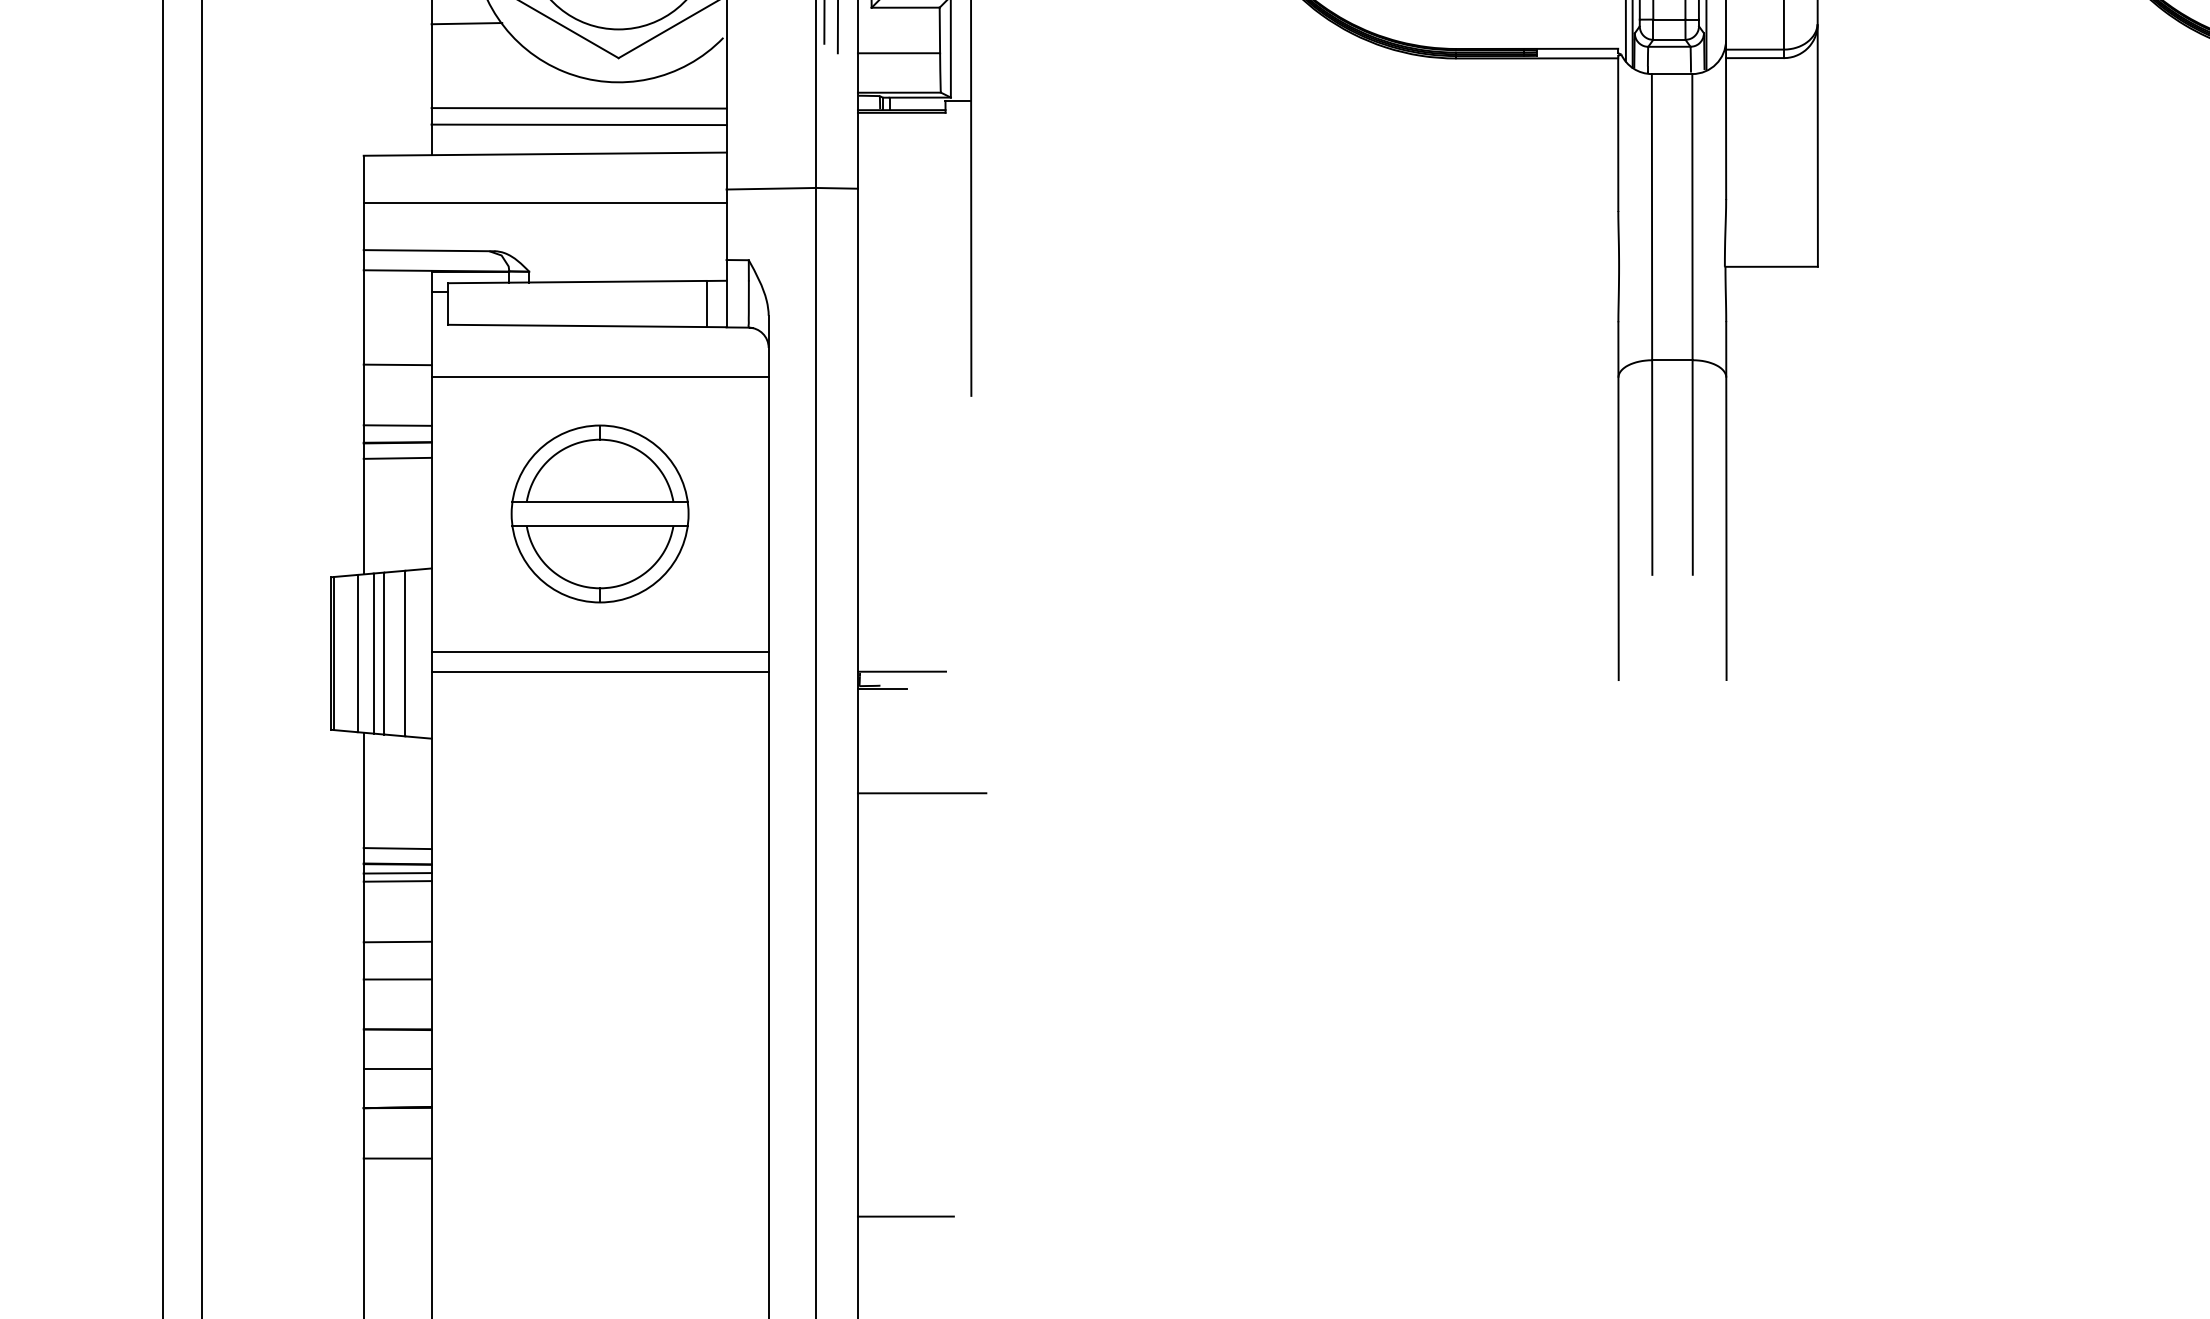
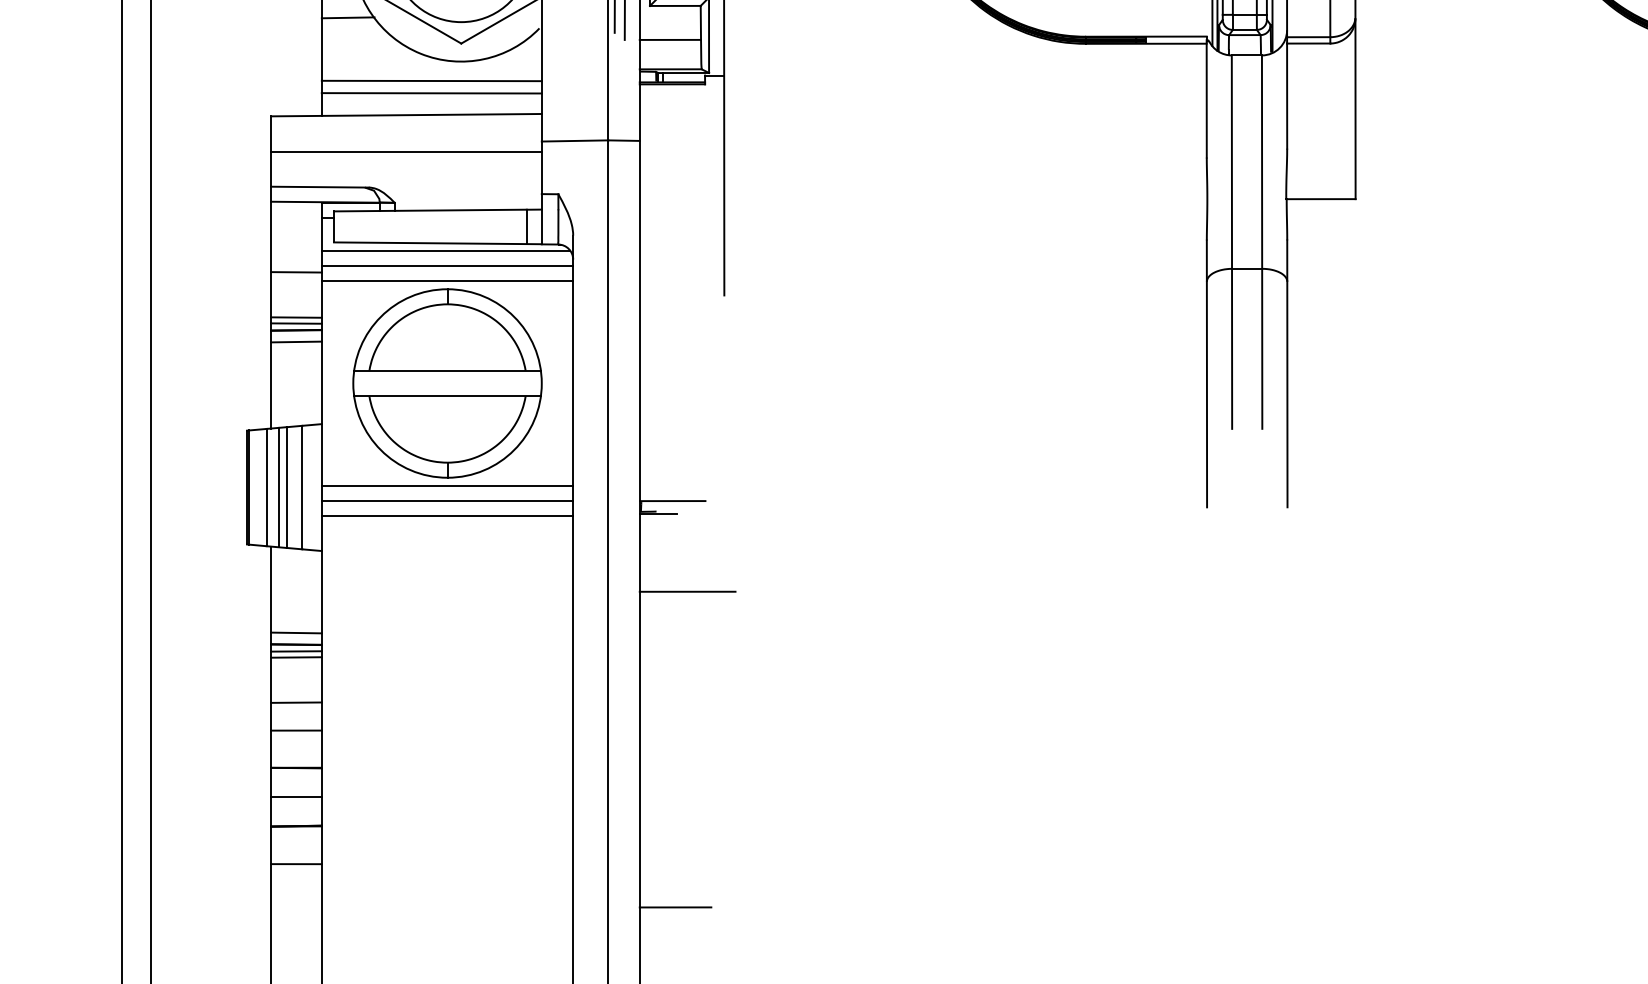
line: (597, 336) -> (445, 251), added
line: (599, 356) -> (447, 266), added
line: (397, 433) -> (296, 323), added
part: (599, 513) -> (447, 383), size x1.43
line: (599, 691) -> (447, 515), added

